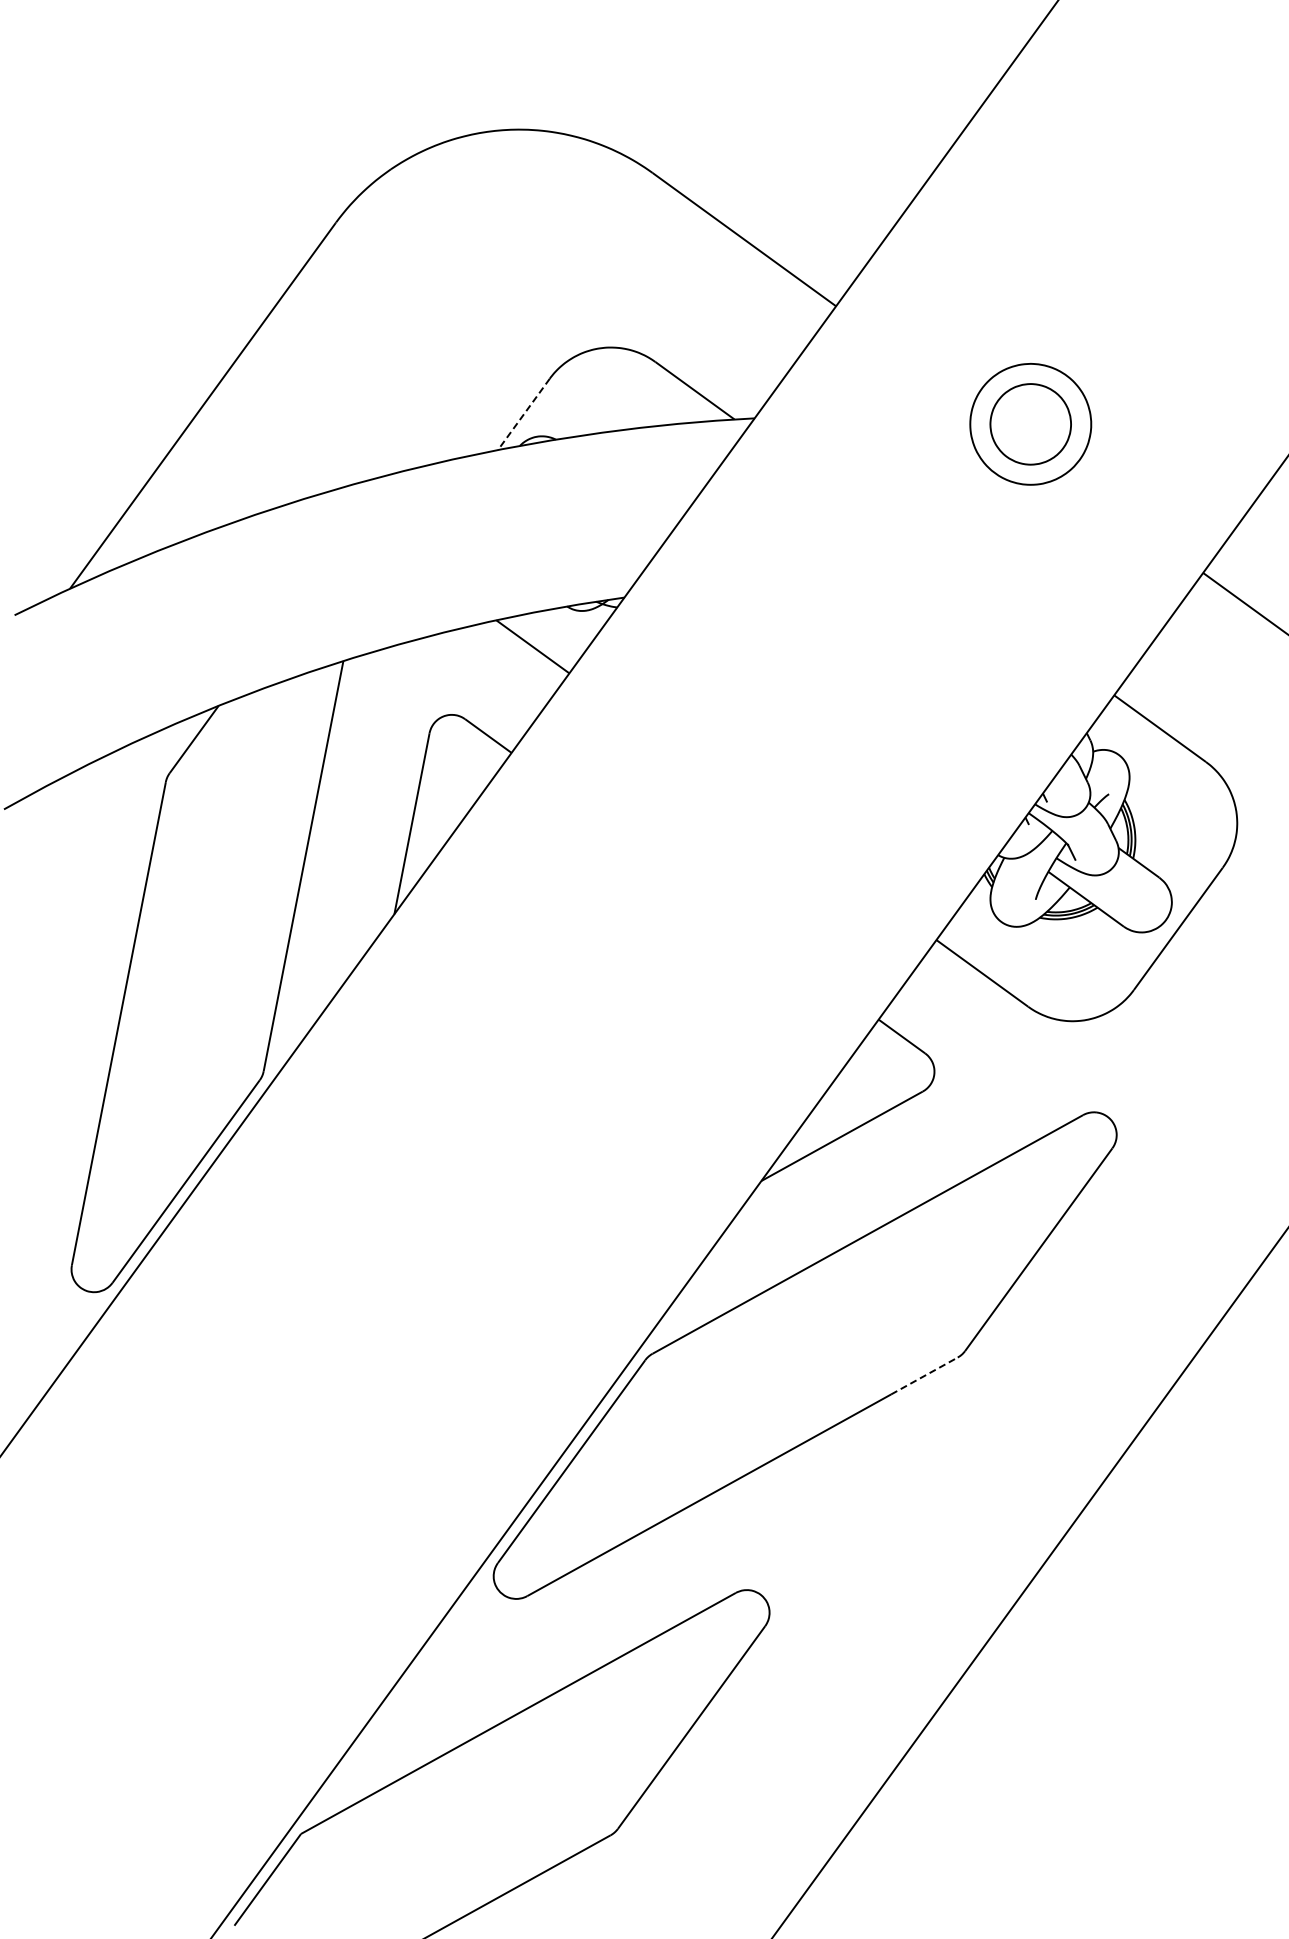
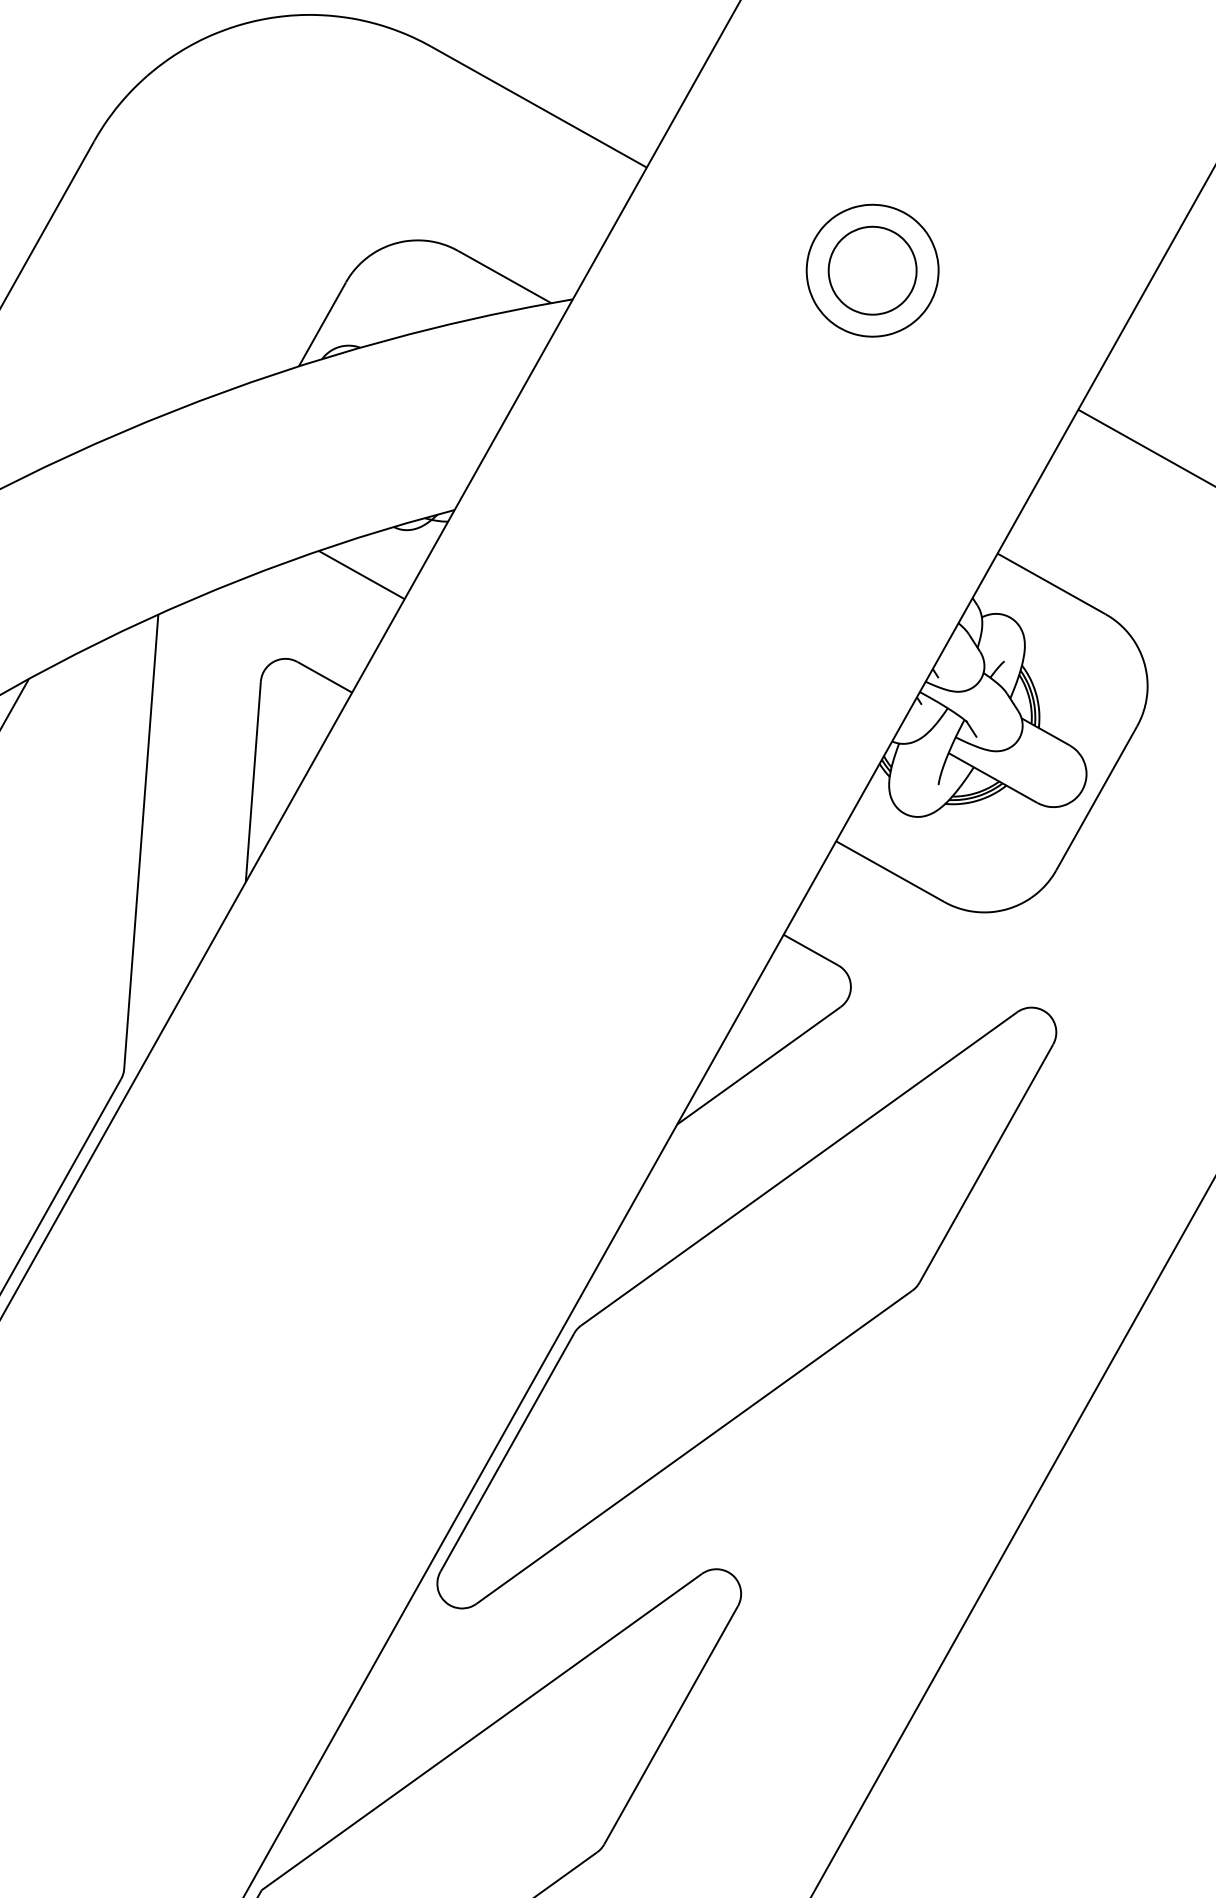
line: (523, 414) -> (322, 324), dashed -> solid
line: (924, 1375) -> (878, 1314), dashed -> solid

